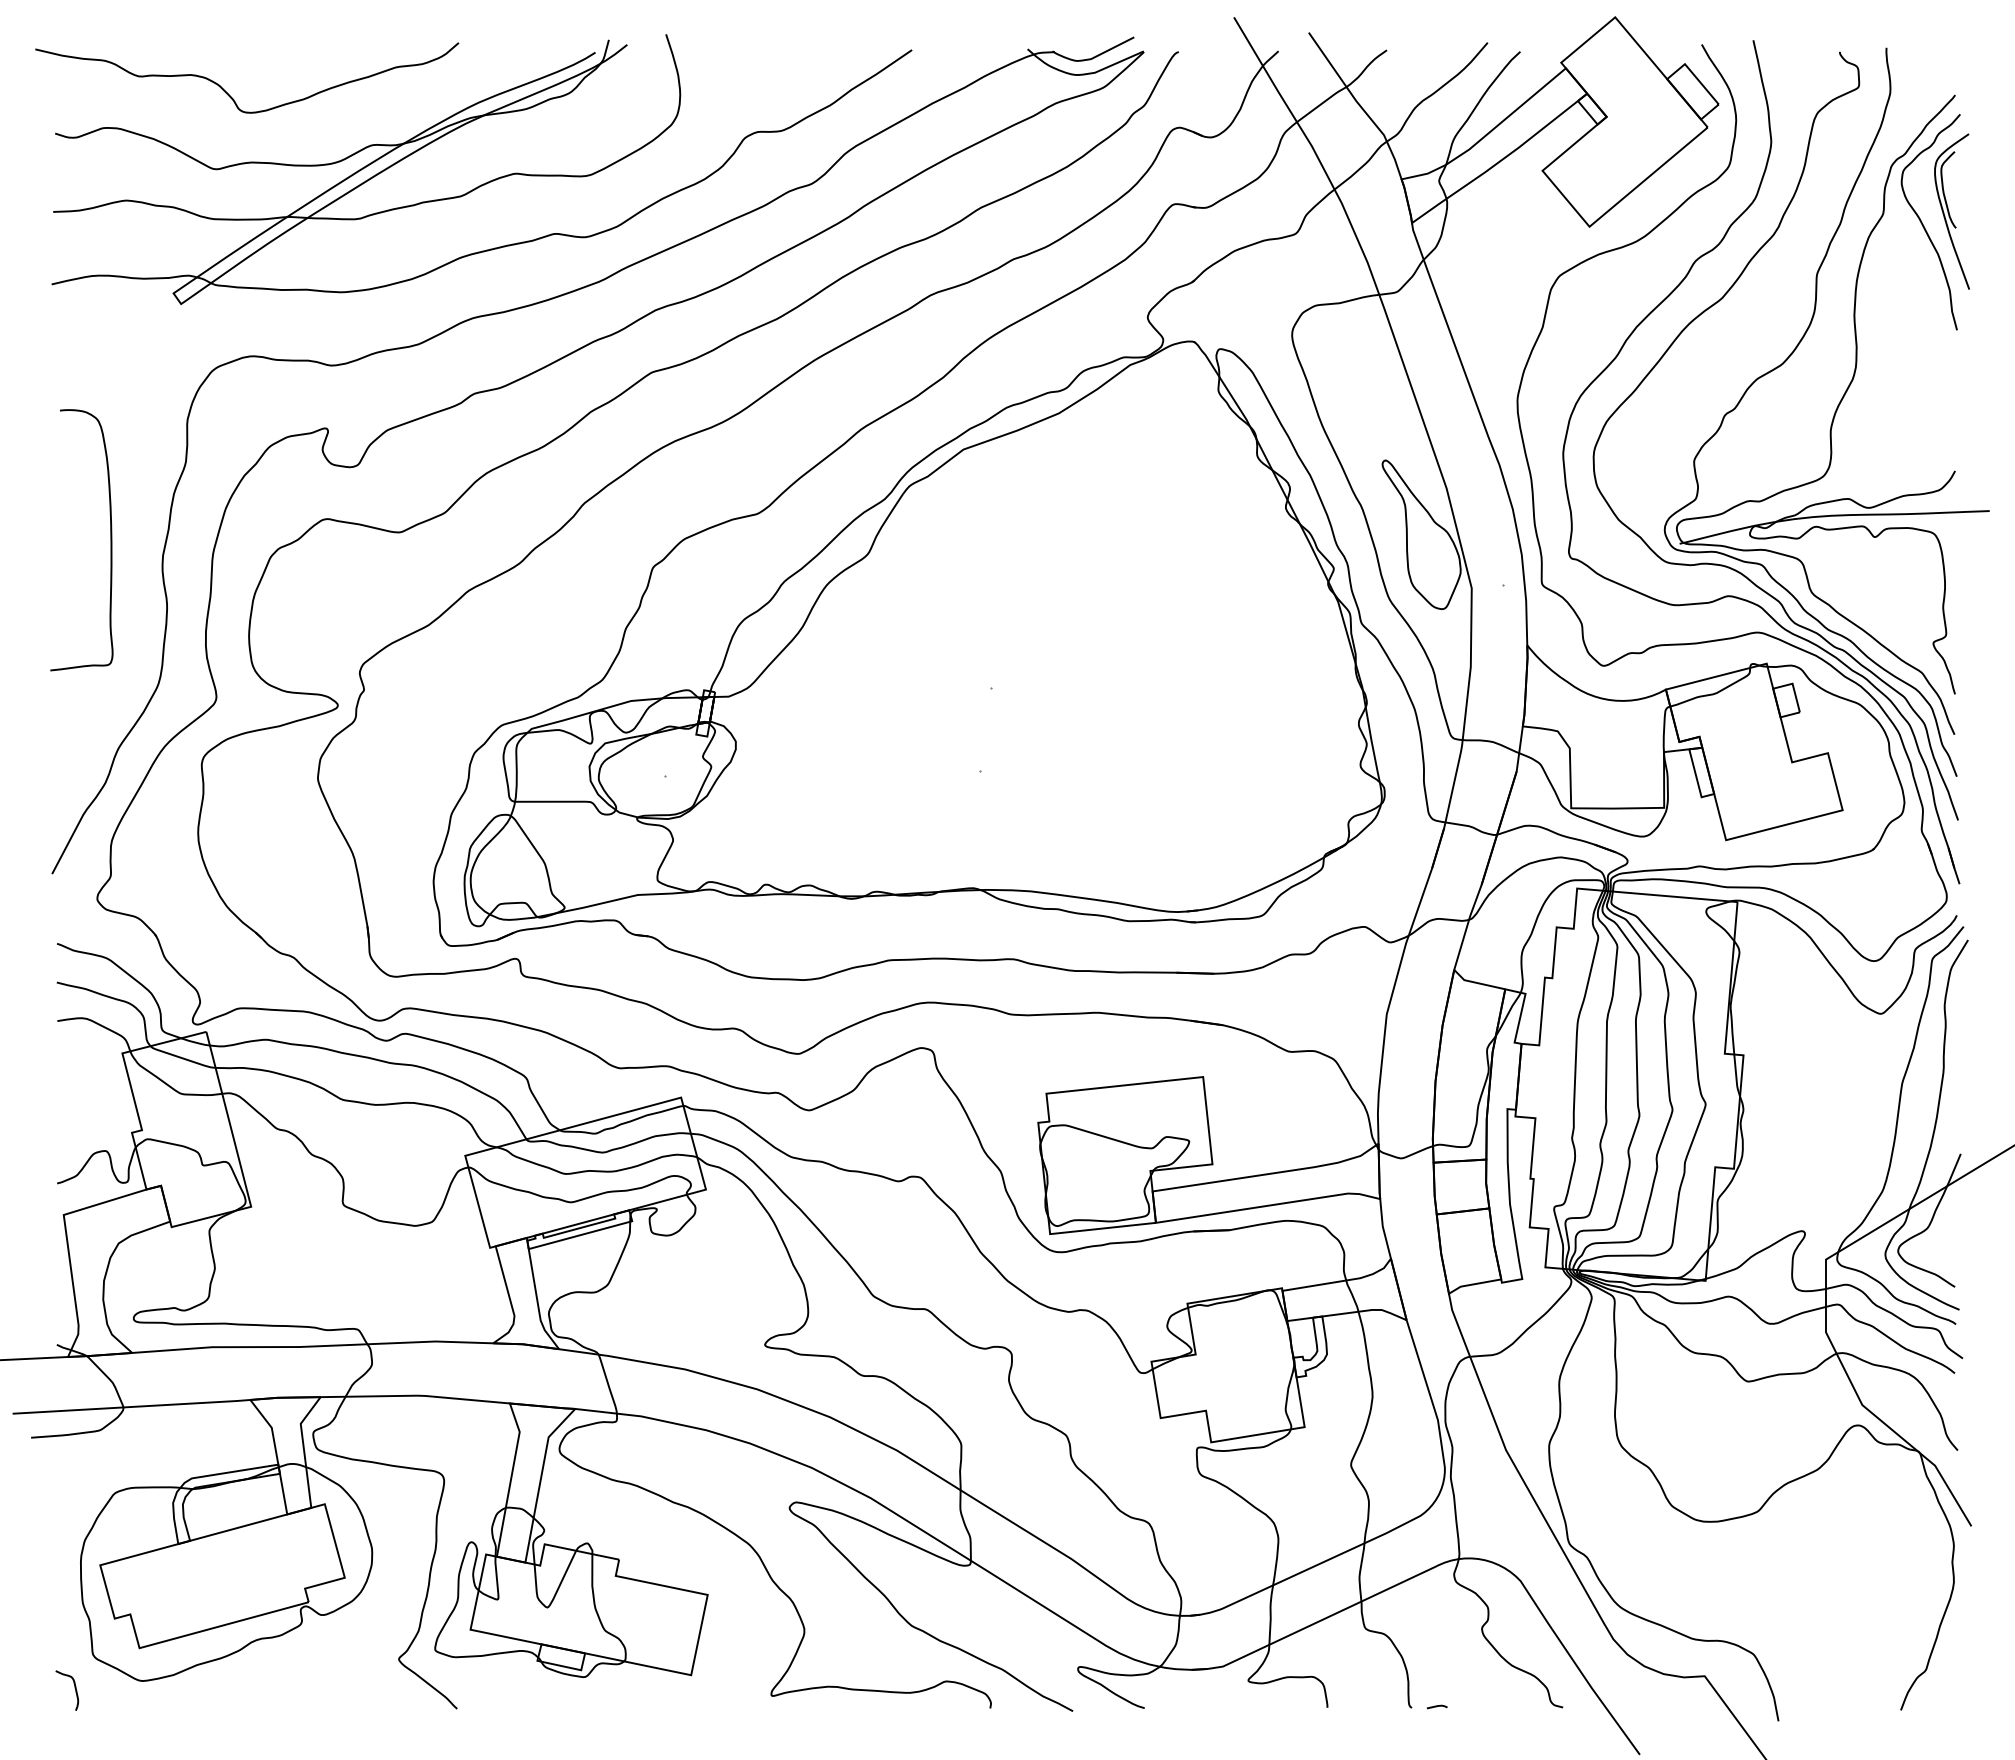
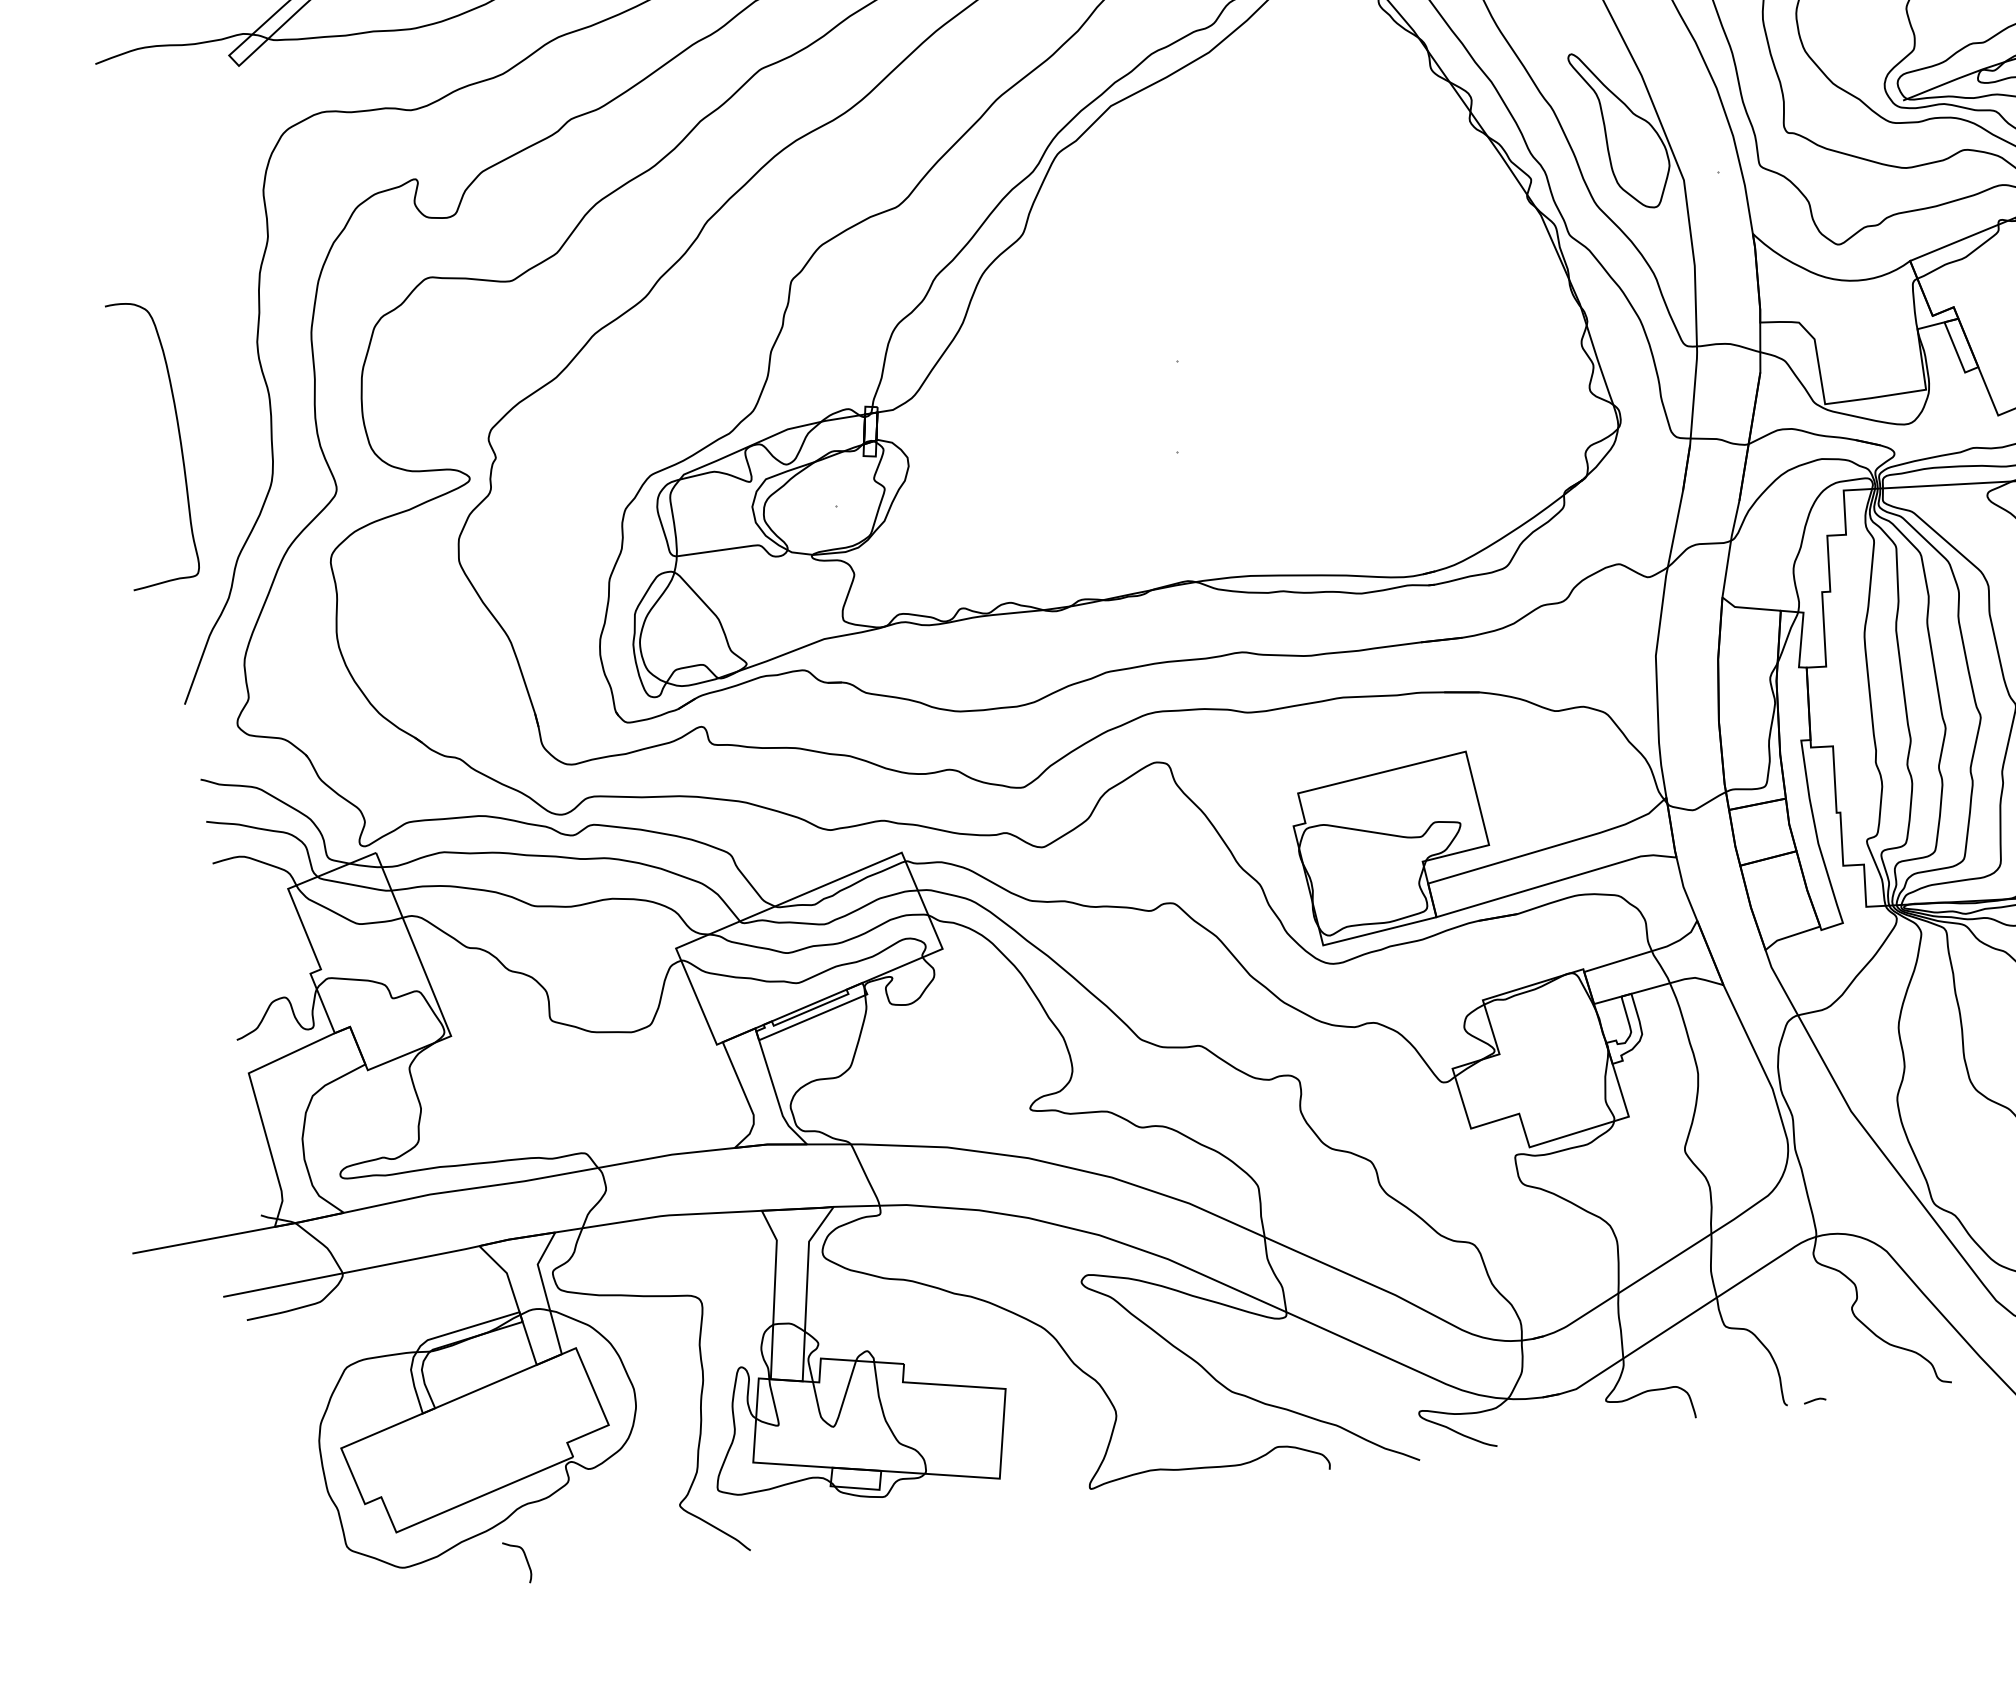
curve: (110, 540) -> (179, 440), moved
curve: (74, 1688) -> (525, 1559), moved

